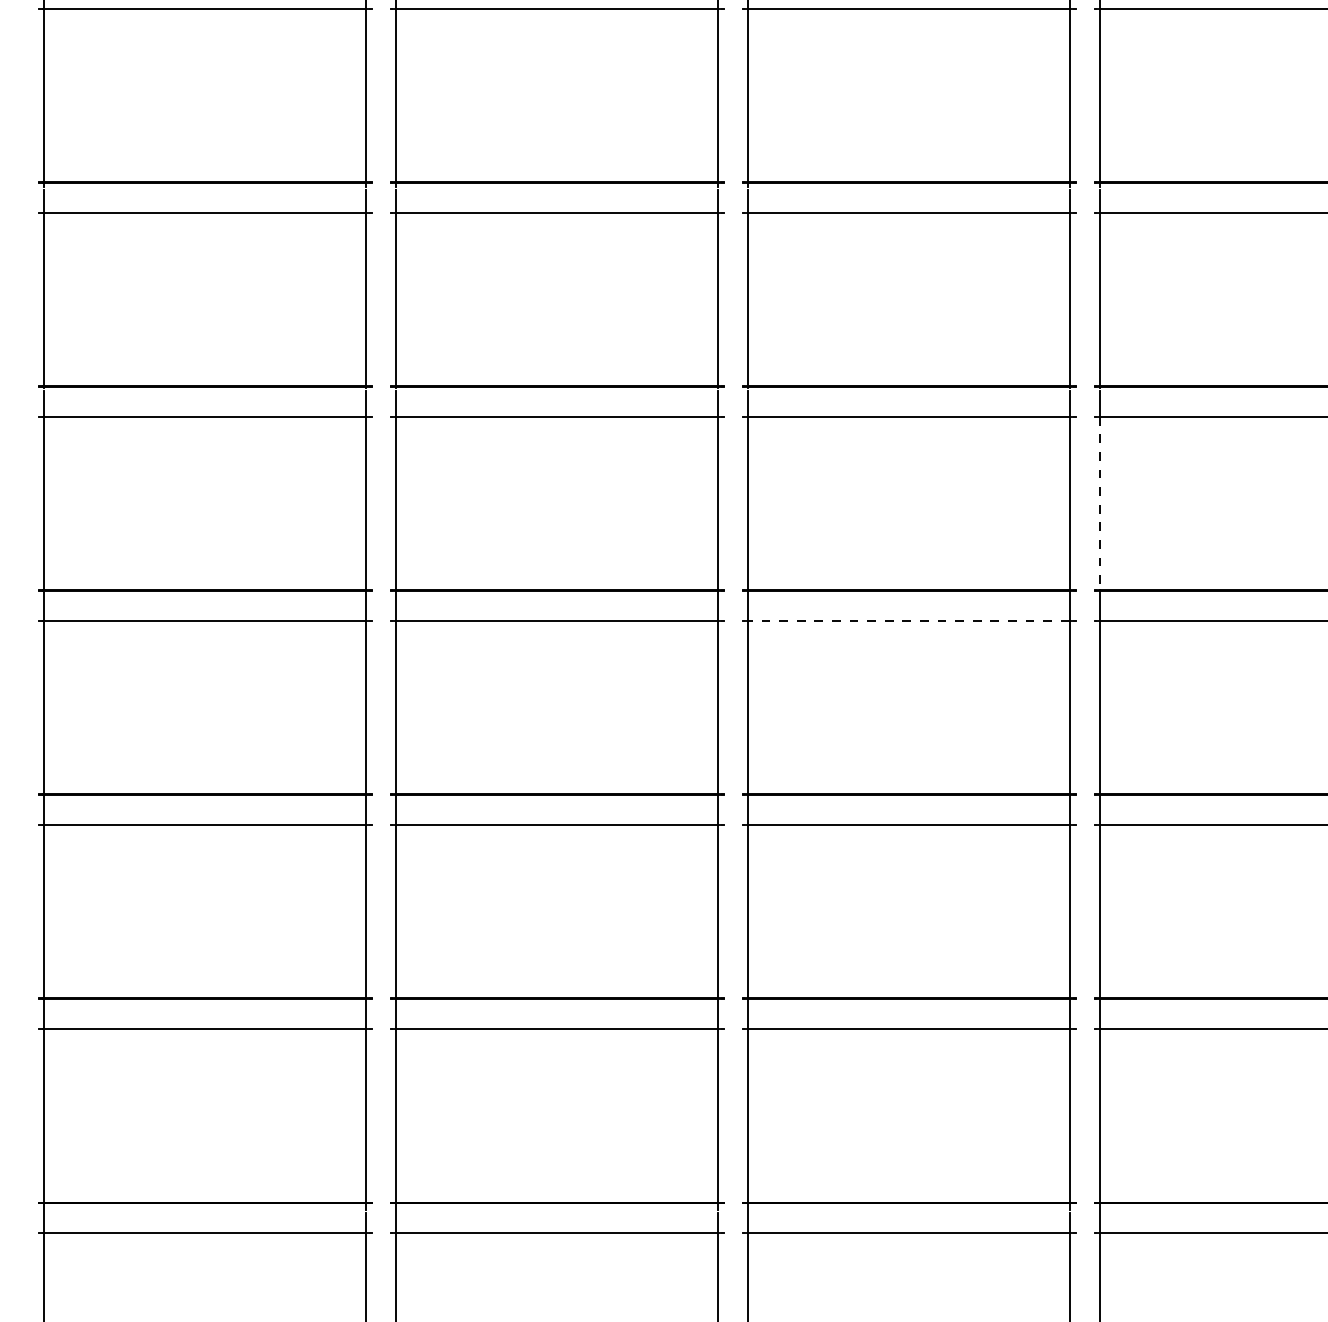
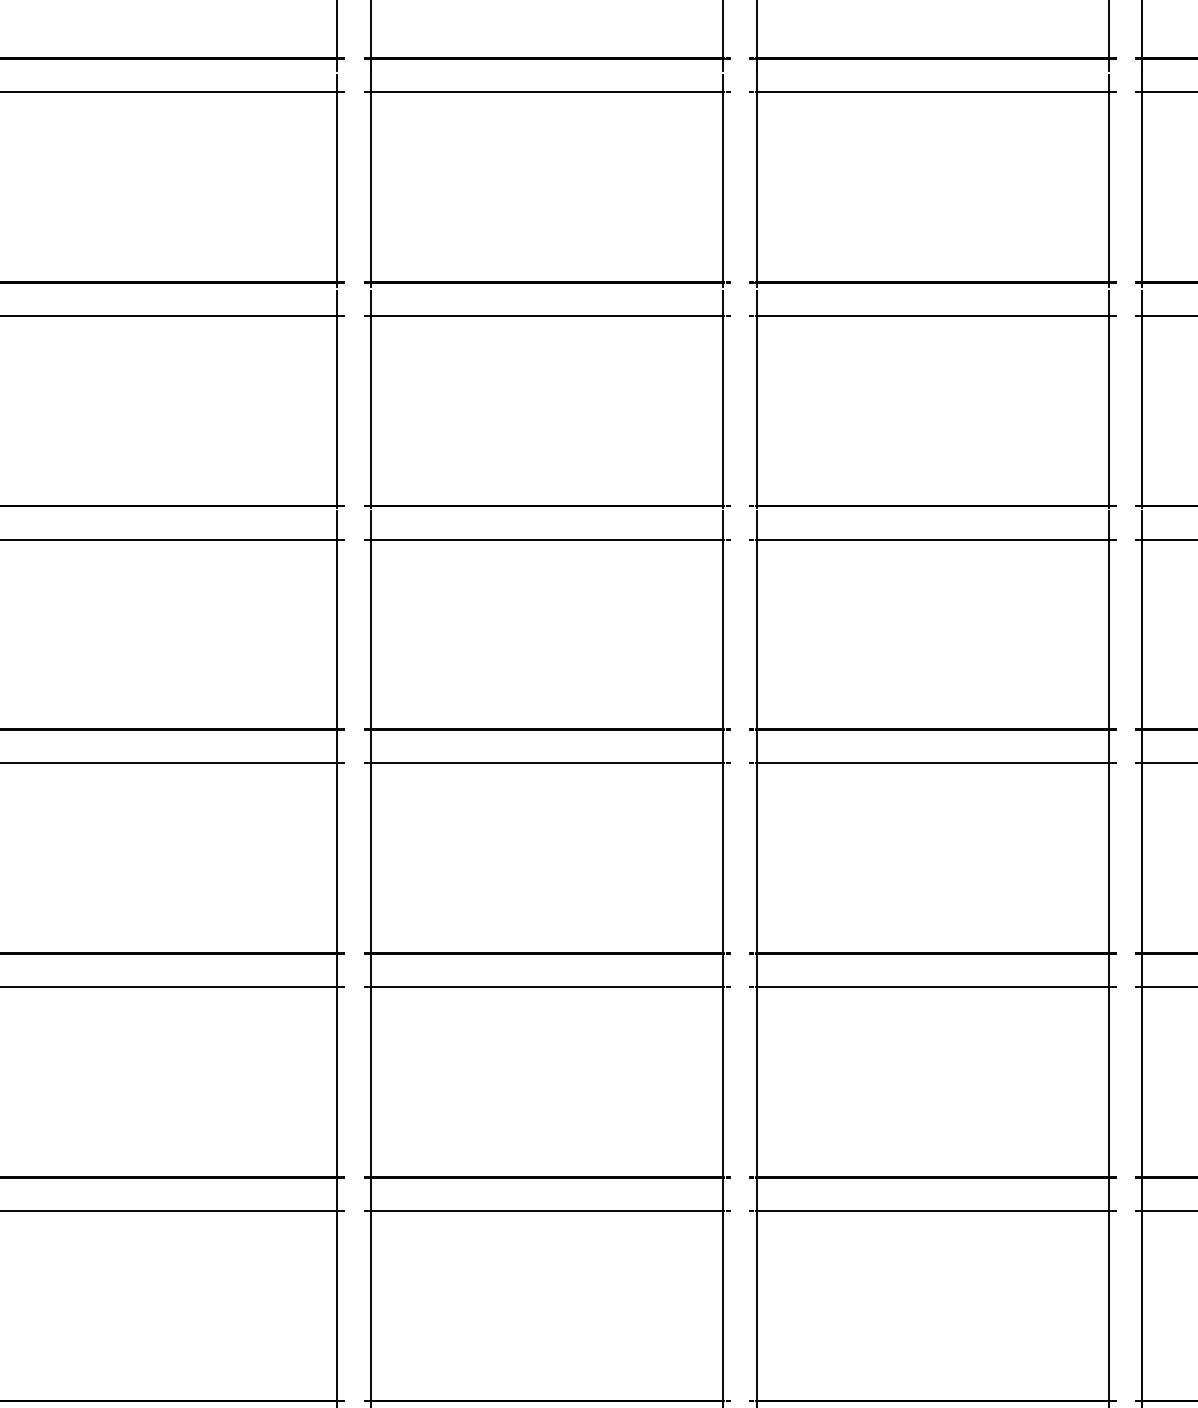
line: (1100, 503) -> (1142, 634), dashed -> solid
line: (908, 621) -> (932, 763), dashed -> solid

